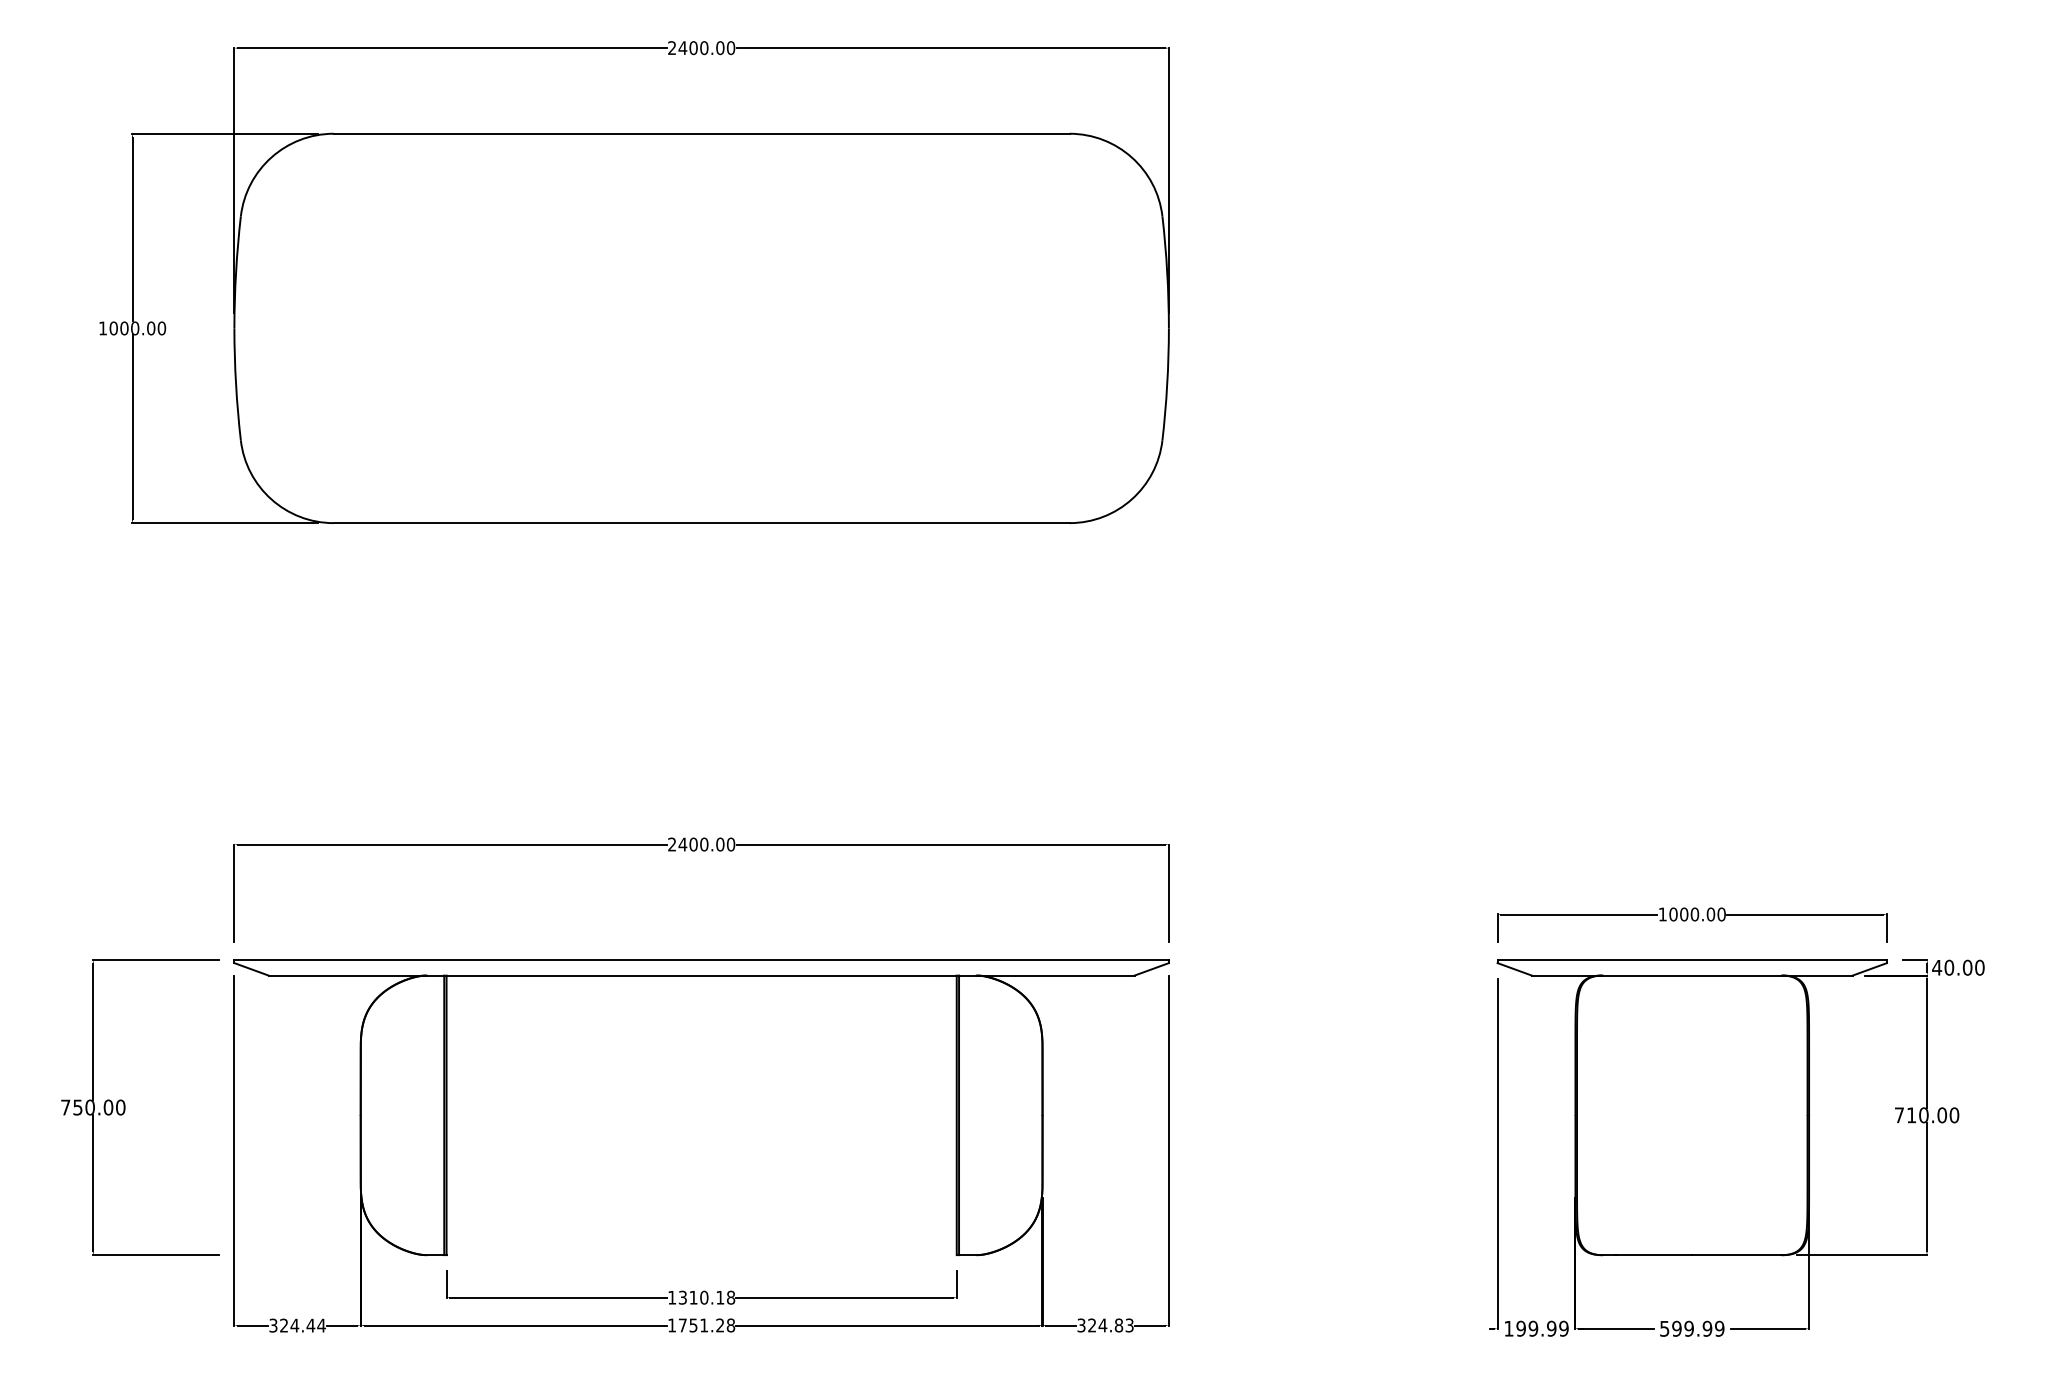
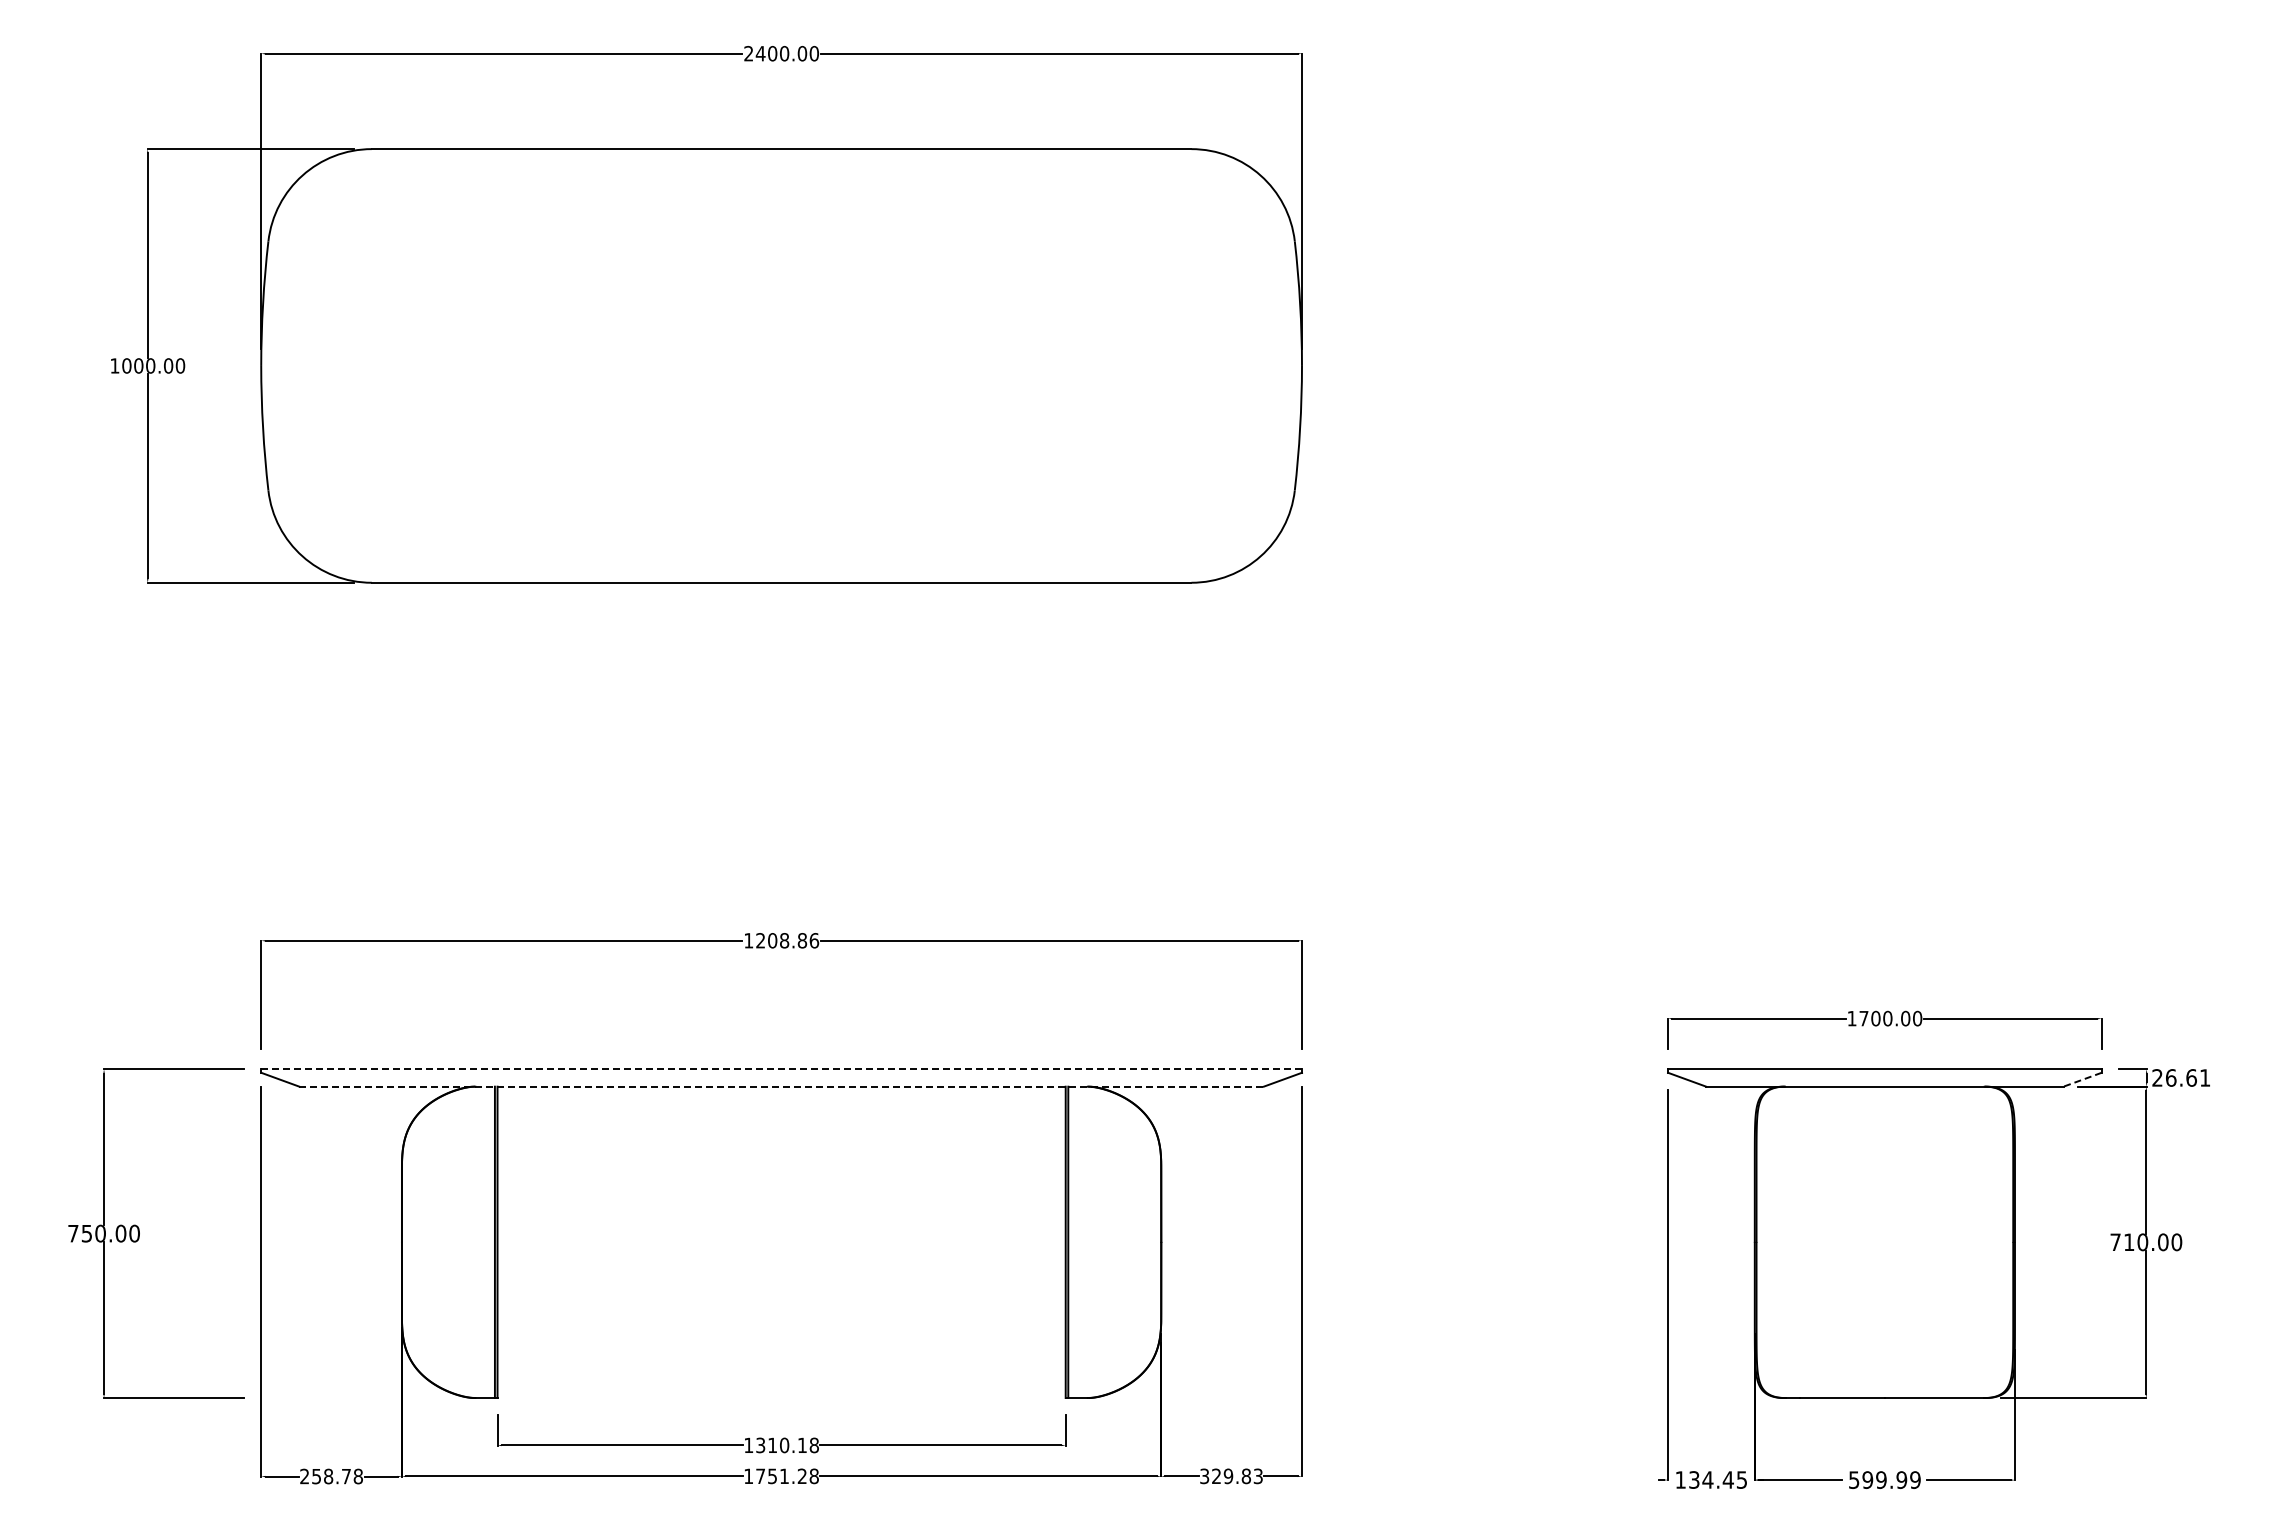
text: (701, 844) -> (781, 940), 2400.00 -> 1208.86
text: (1673, 914) -> (1863, 1018), 1000.00 -> 1700.00
line: (702, 960) -> (782, 1069), solid -> dashed
text: (1957, 967) -> (2180, 1077), 40.00 -> 26.61
line: (1869, 969) -> (2082, 1079), solid -> dashed
line: (702, 975) -> (782, 1086), solid -> dashed
text: (297, 1325) -> (331, 1476), 324.44 -> 258.78
text: (1102, 1325) -> (1228, 1476), 324.83 -> 329.83
text: (1542, 1328) -> (1718, 1479), 199.99 -> 134.45

